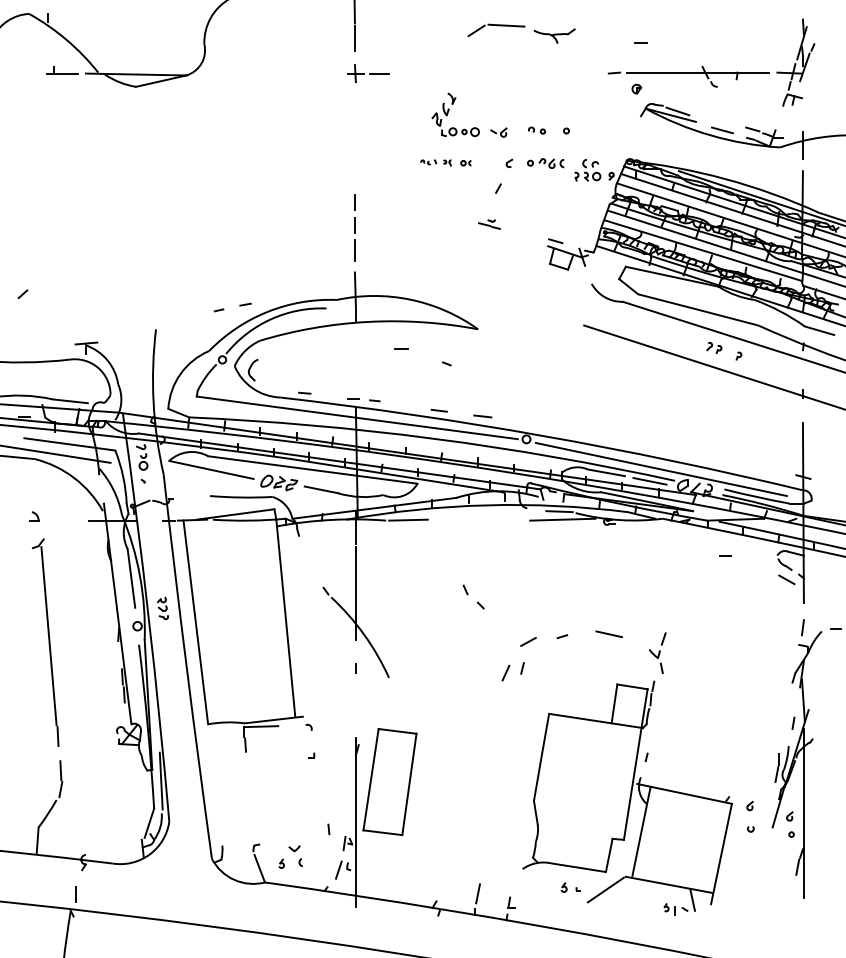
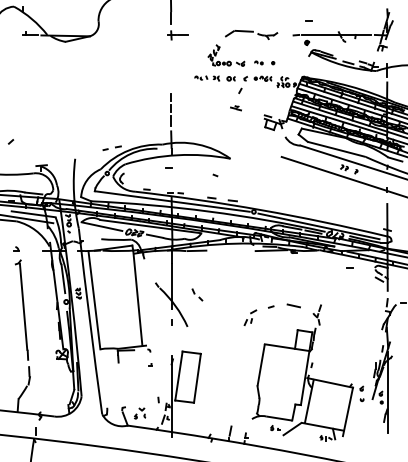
part: (521, 34) -> (251, 35), moved
part: (444, 162) -> (214, 78), size x1.67
line: (401, 347) -> (168, 167), moved
part: (473, 596) -> (197, 294), moved
part: (519, 658) -> (250, 317), size x0.71

